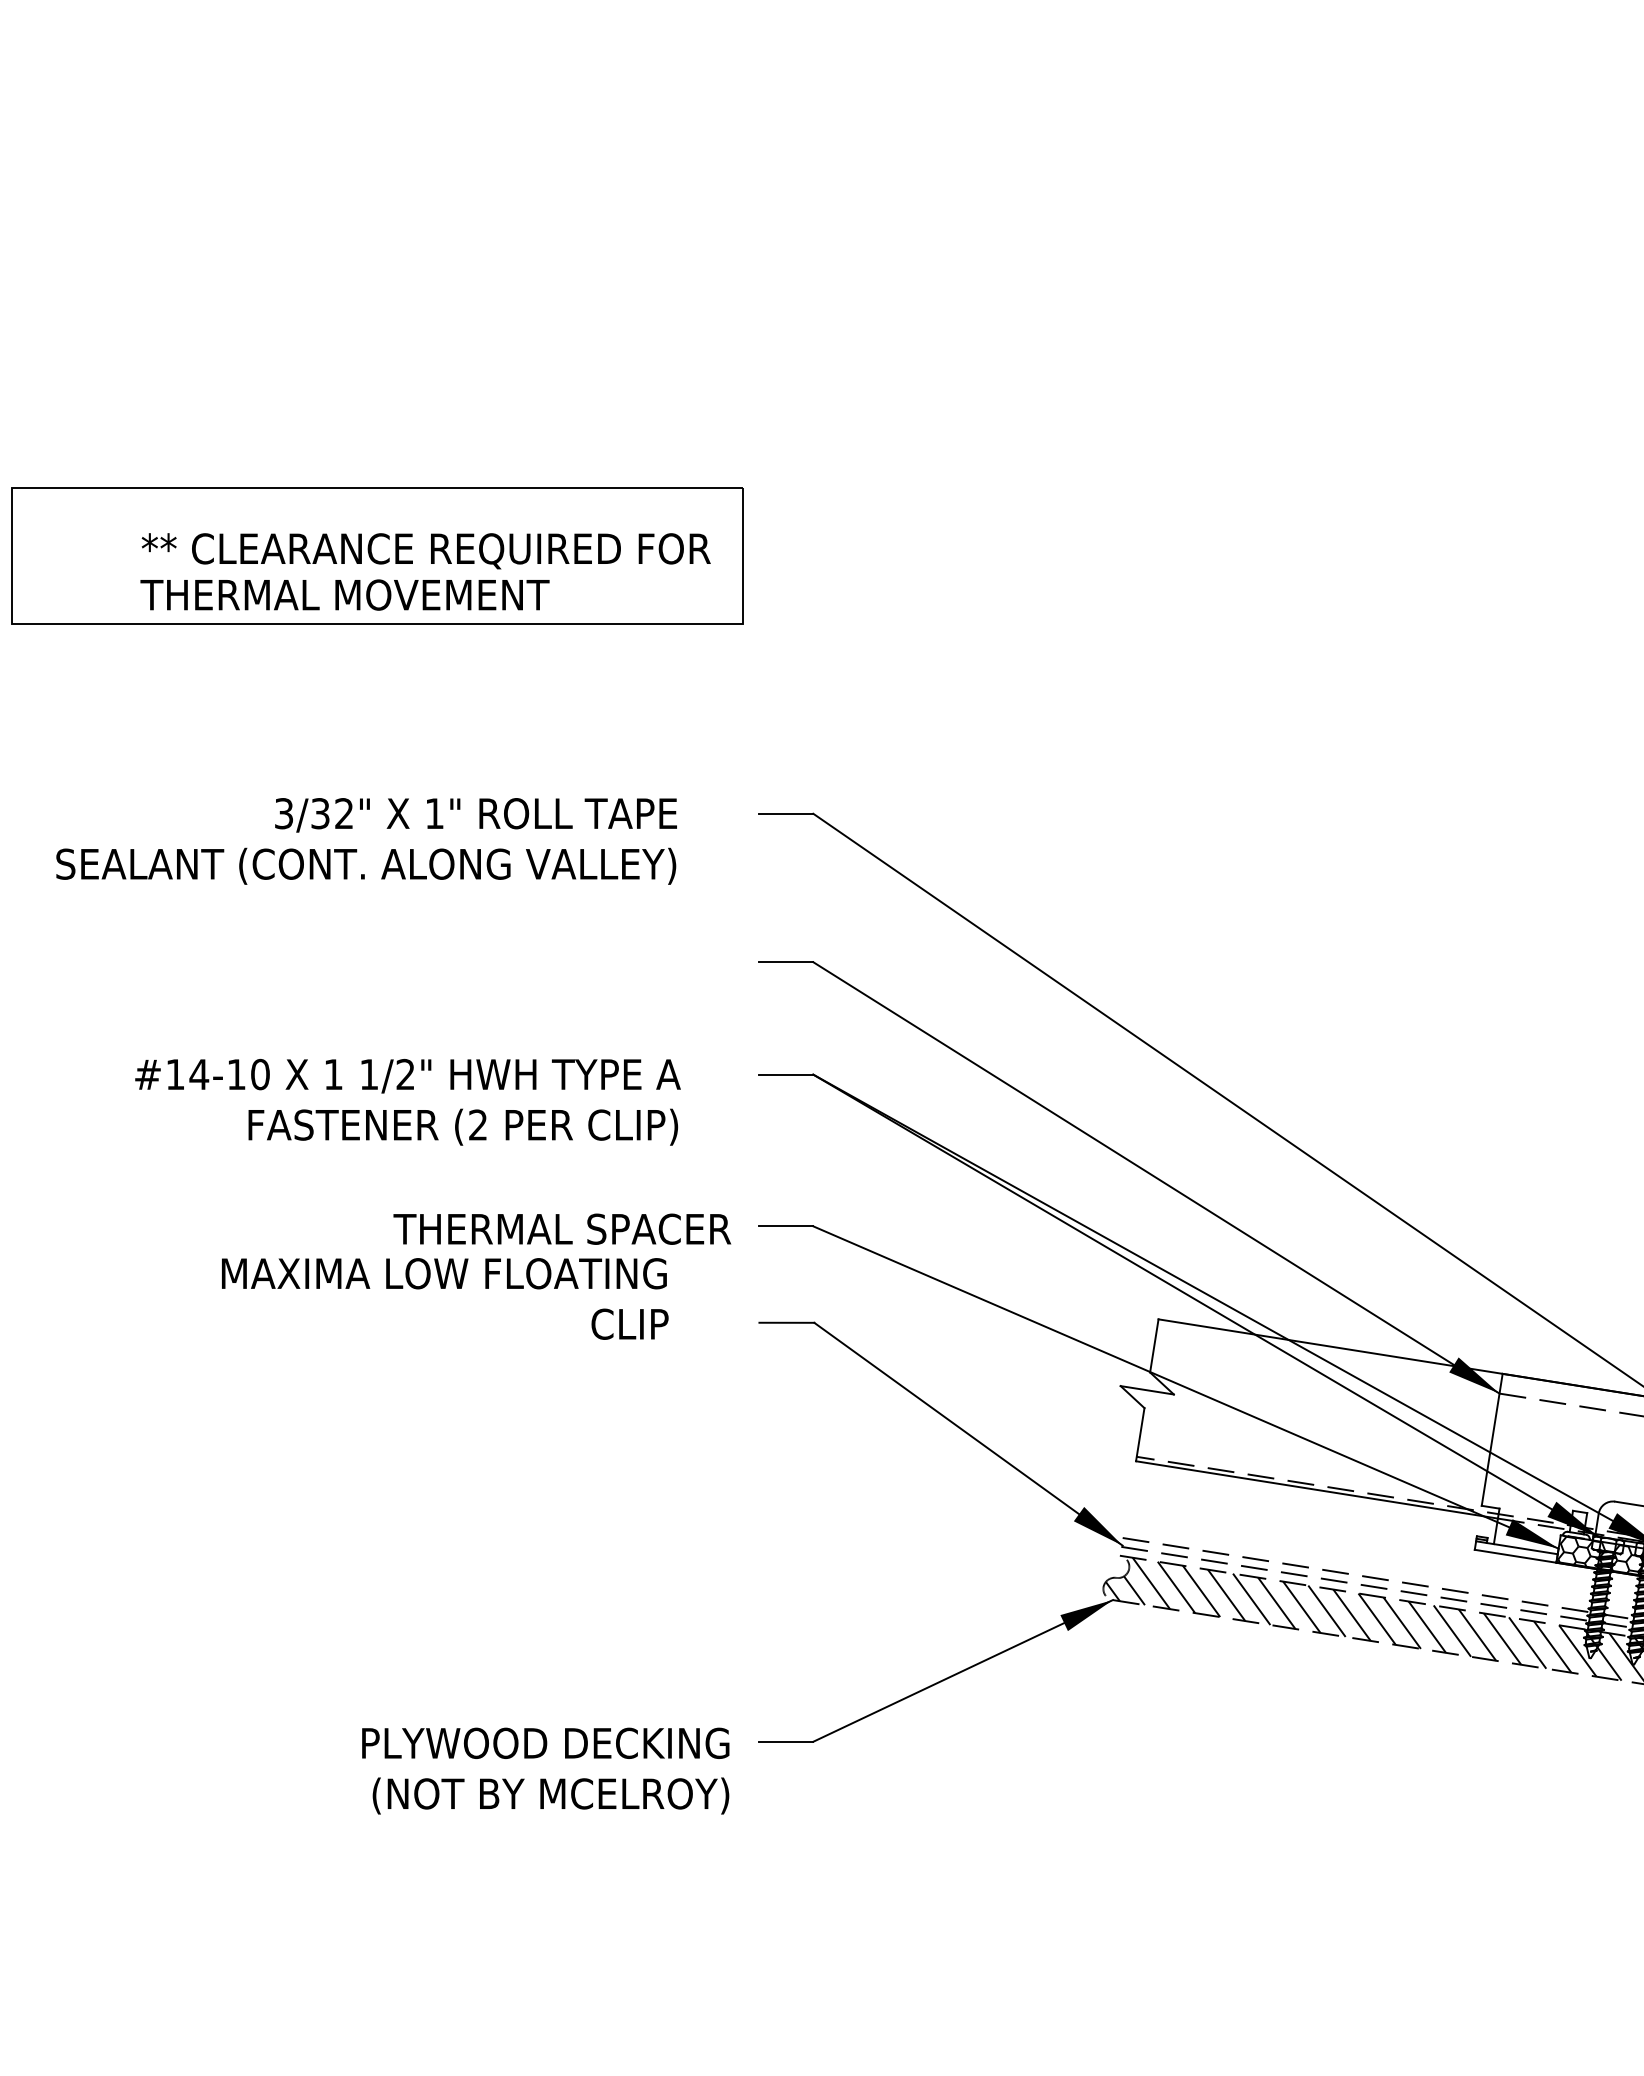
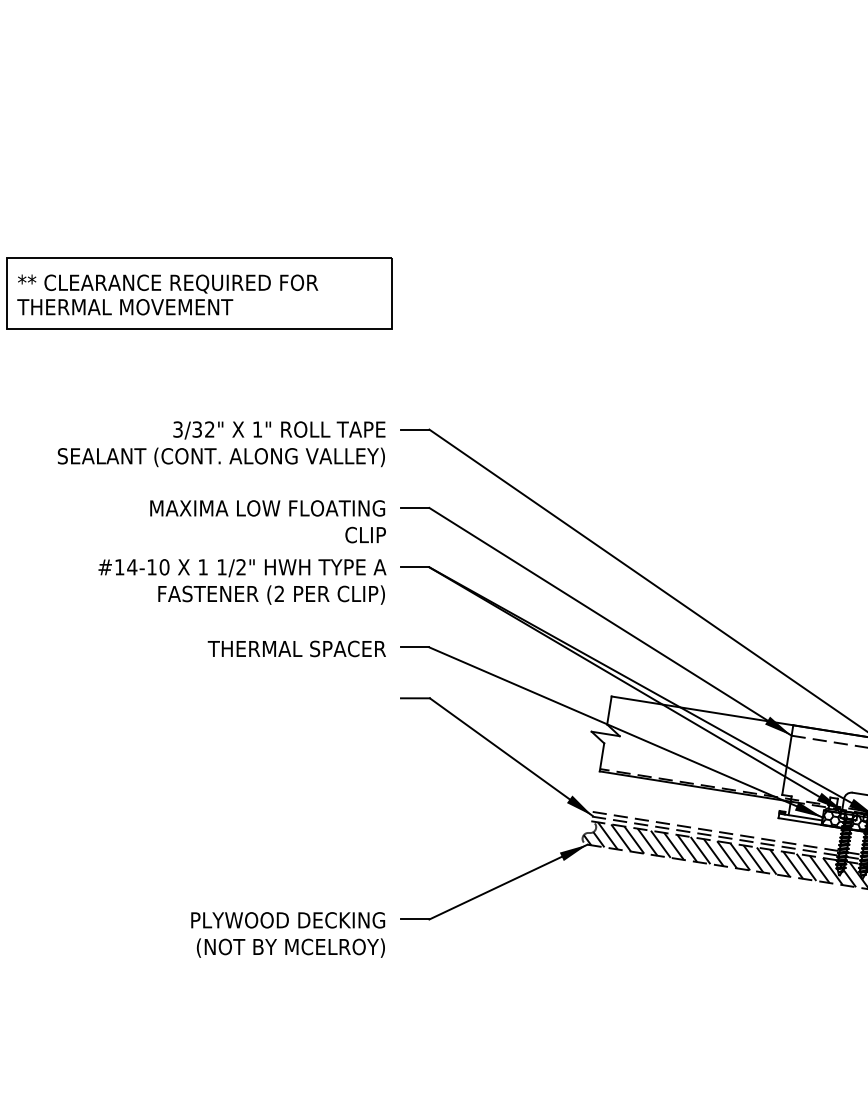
text: (425, 571) -> (167, 294), moved
text: (366, 841) -> (221, 444), moved
text: (408, 1101) -> (242, 581), moved
text: (444, 1298) -> (267, 521), moved

